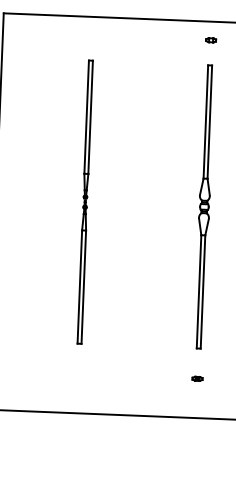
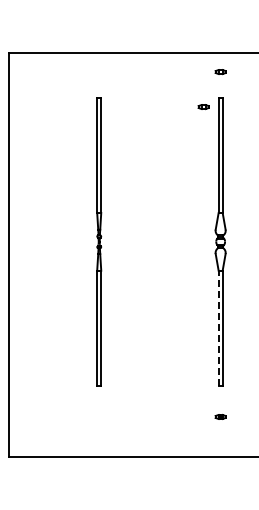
part: (192, 74) -> (203, 107), added
line: (198, 291) -> (218, 328), solid -> dashed

